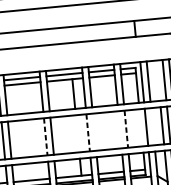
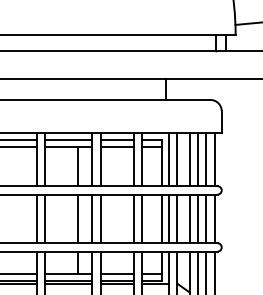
line: (157, 80) -> (189, 159), added
line: (153, 126) -> (177, 218), added
line: (140, 127) -> (161, 218), added
line: (120, 129) -> (134, 218), added
line: (126, 129) -> (142, 219), dashed -> solid
line: (94, 131) -> (100, 218), added
line: (77, 133) -> (78, 218), added
line: (88, 133) -> (92, 219), dashed -> solid
line: (45, 137) -> (36, 219), dashed -> solid

